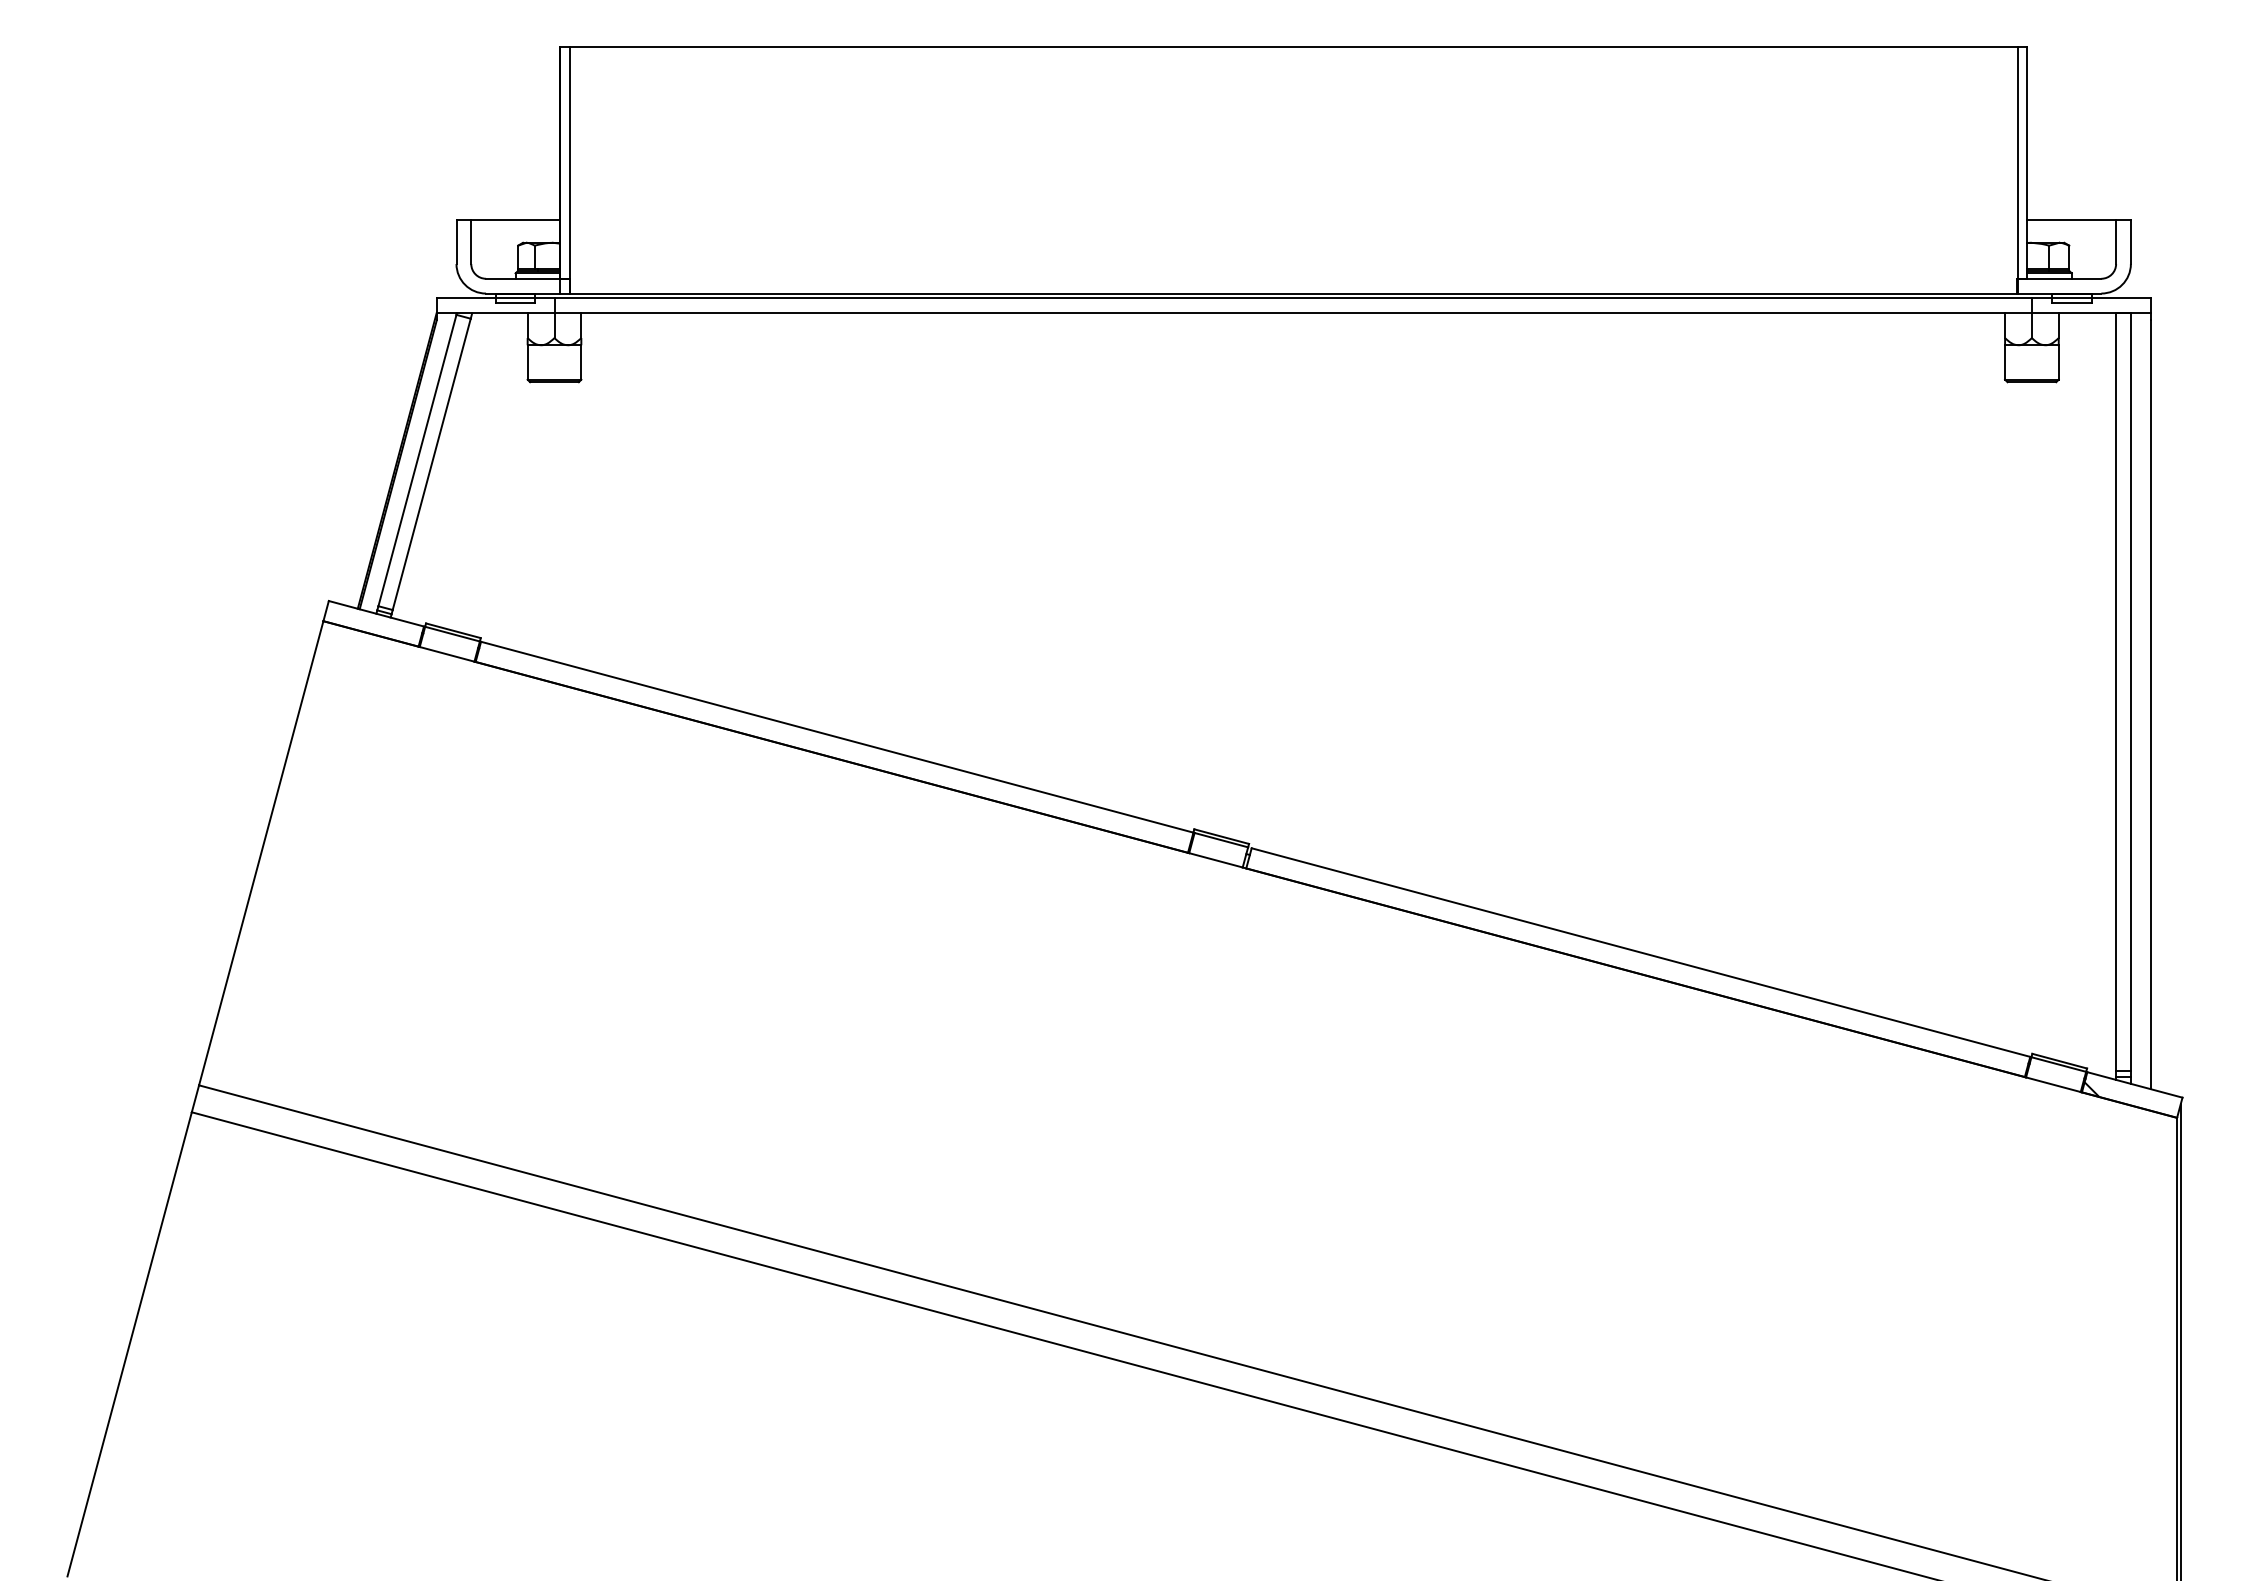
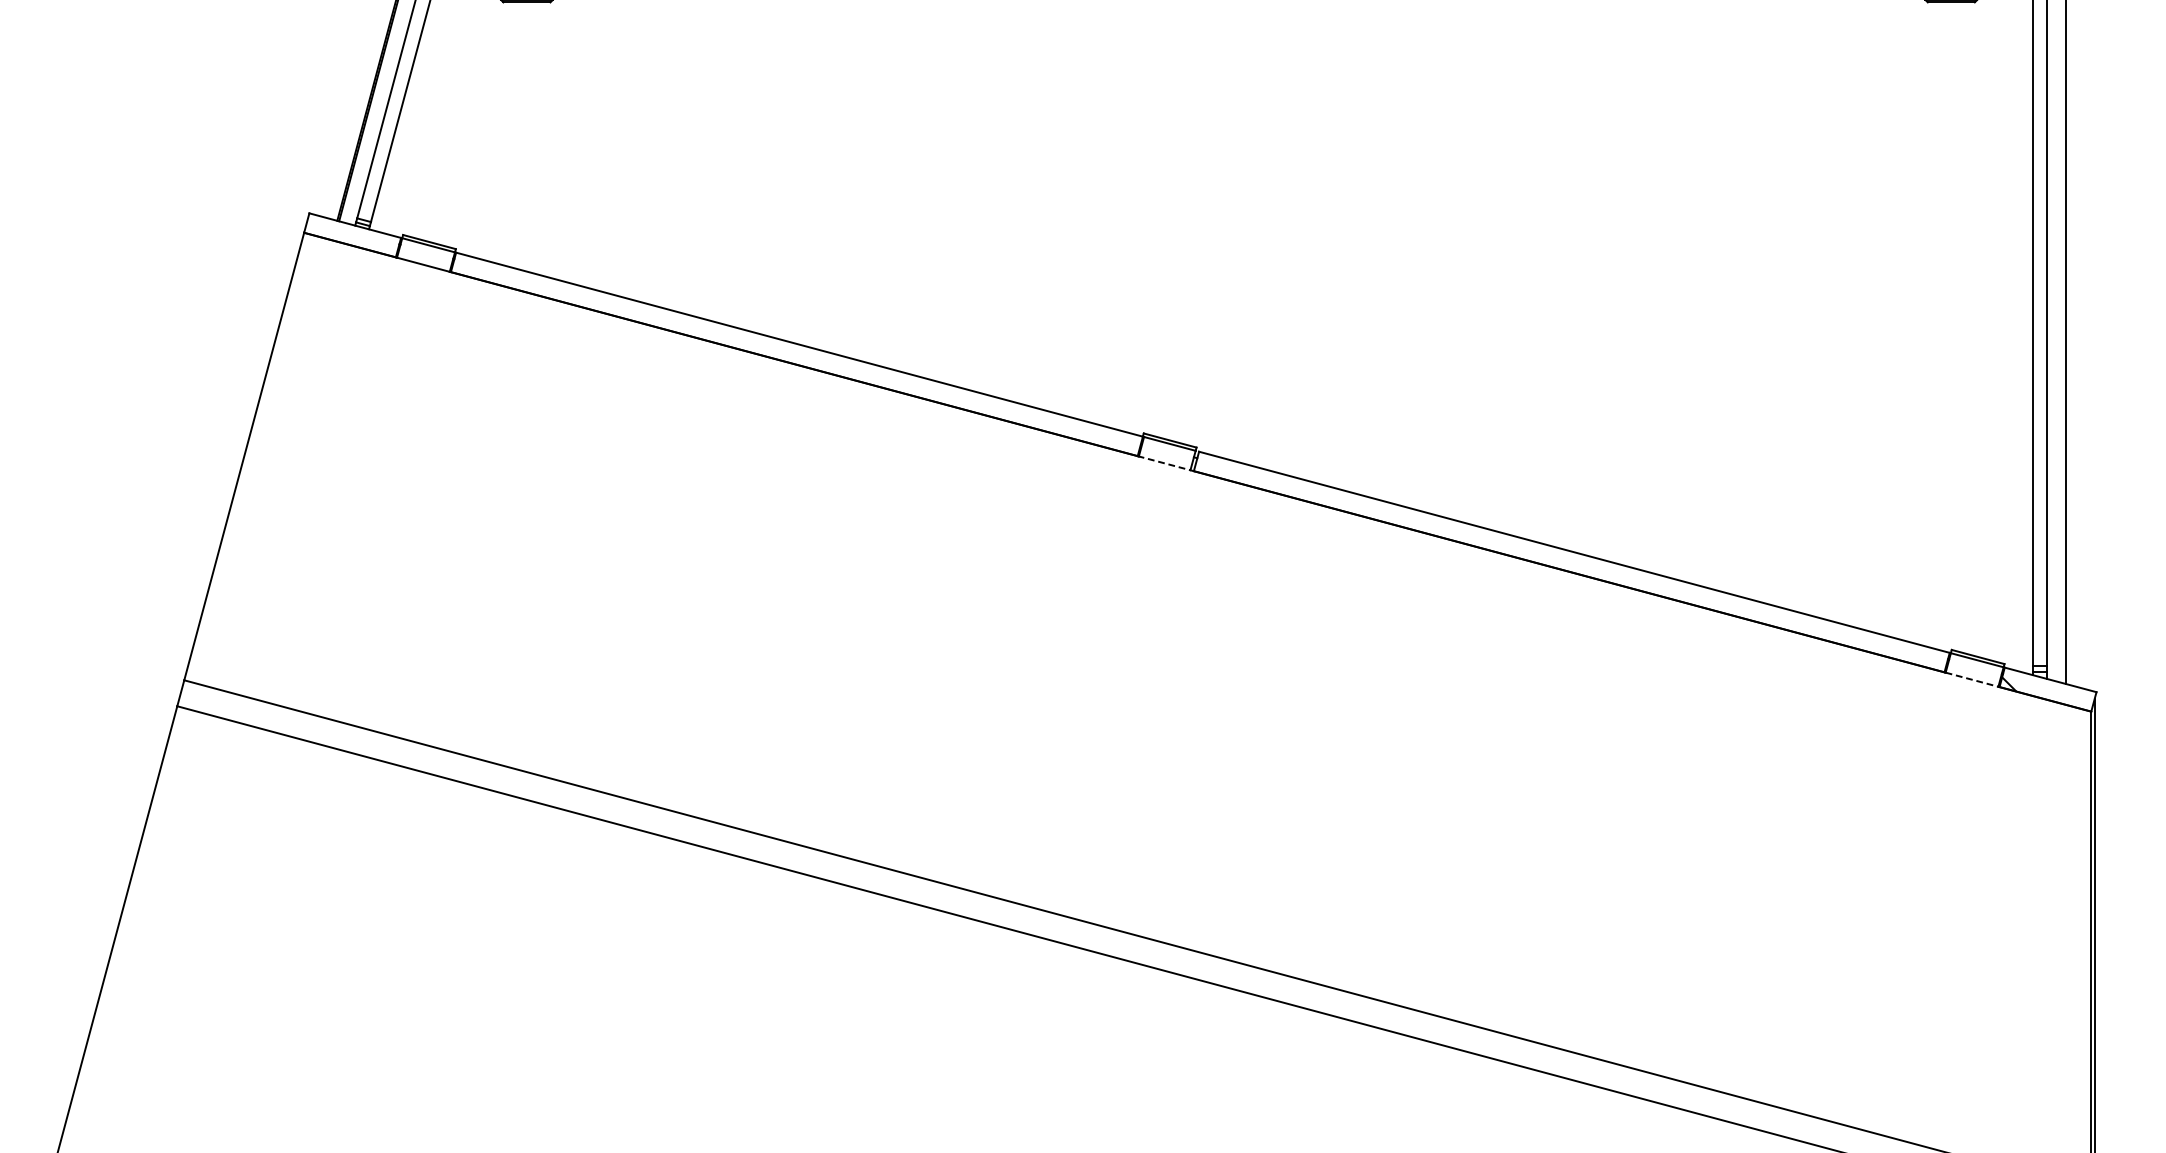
line: (1215, 860) -> (1164, 463), solid -> dashed
line: (2053, 1084) -> (1972, 679), solid -> dashed

